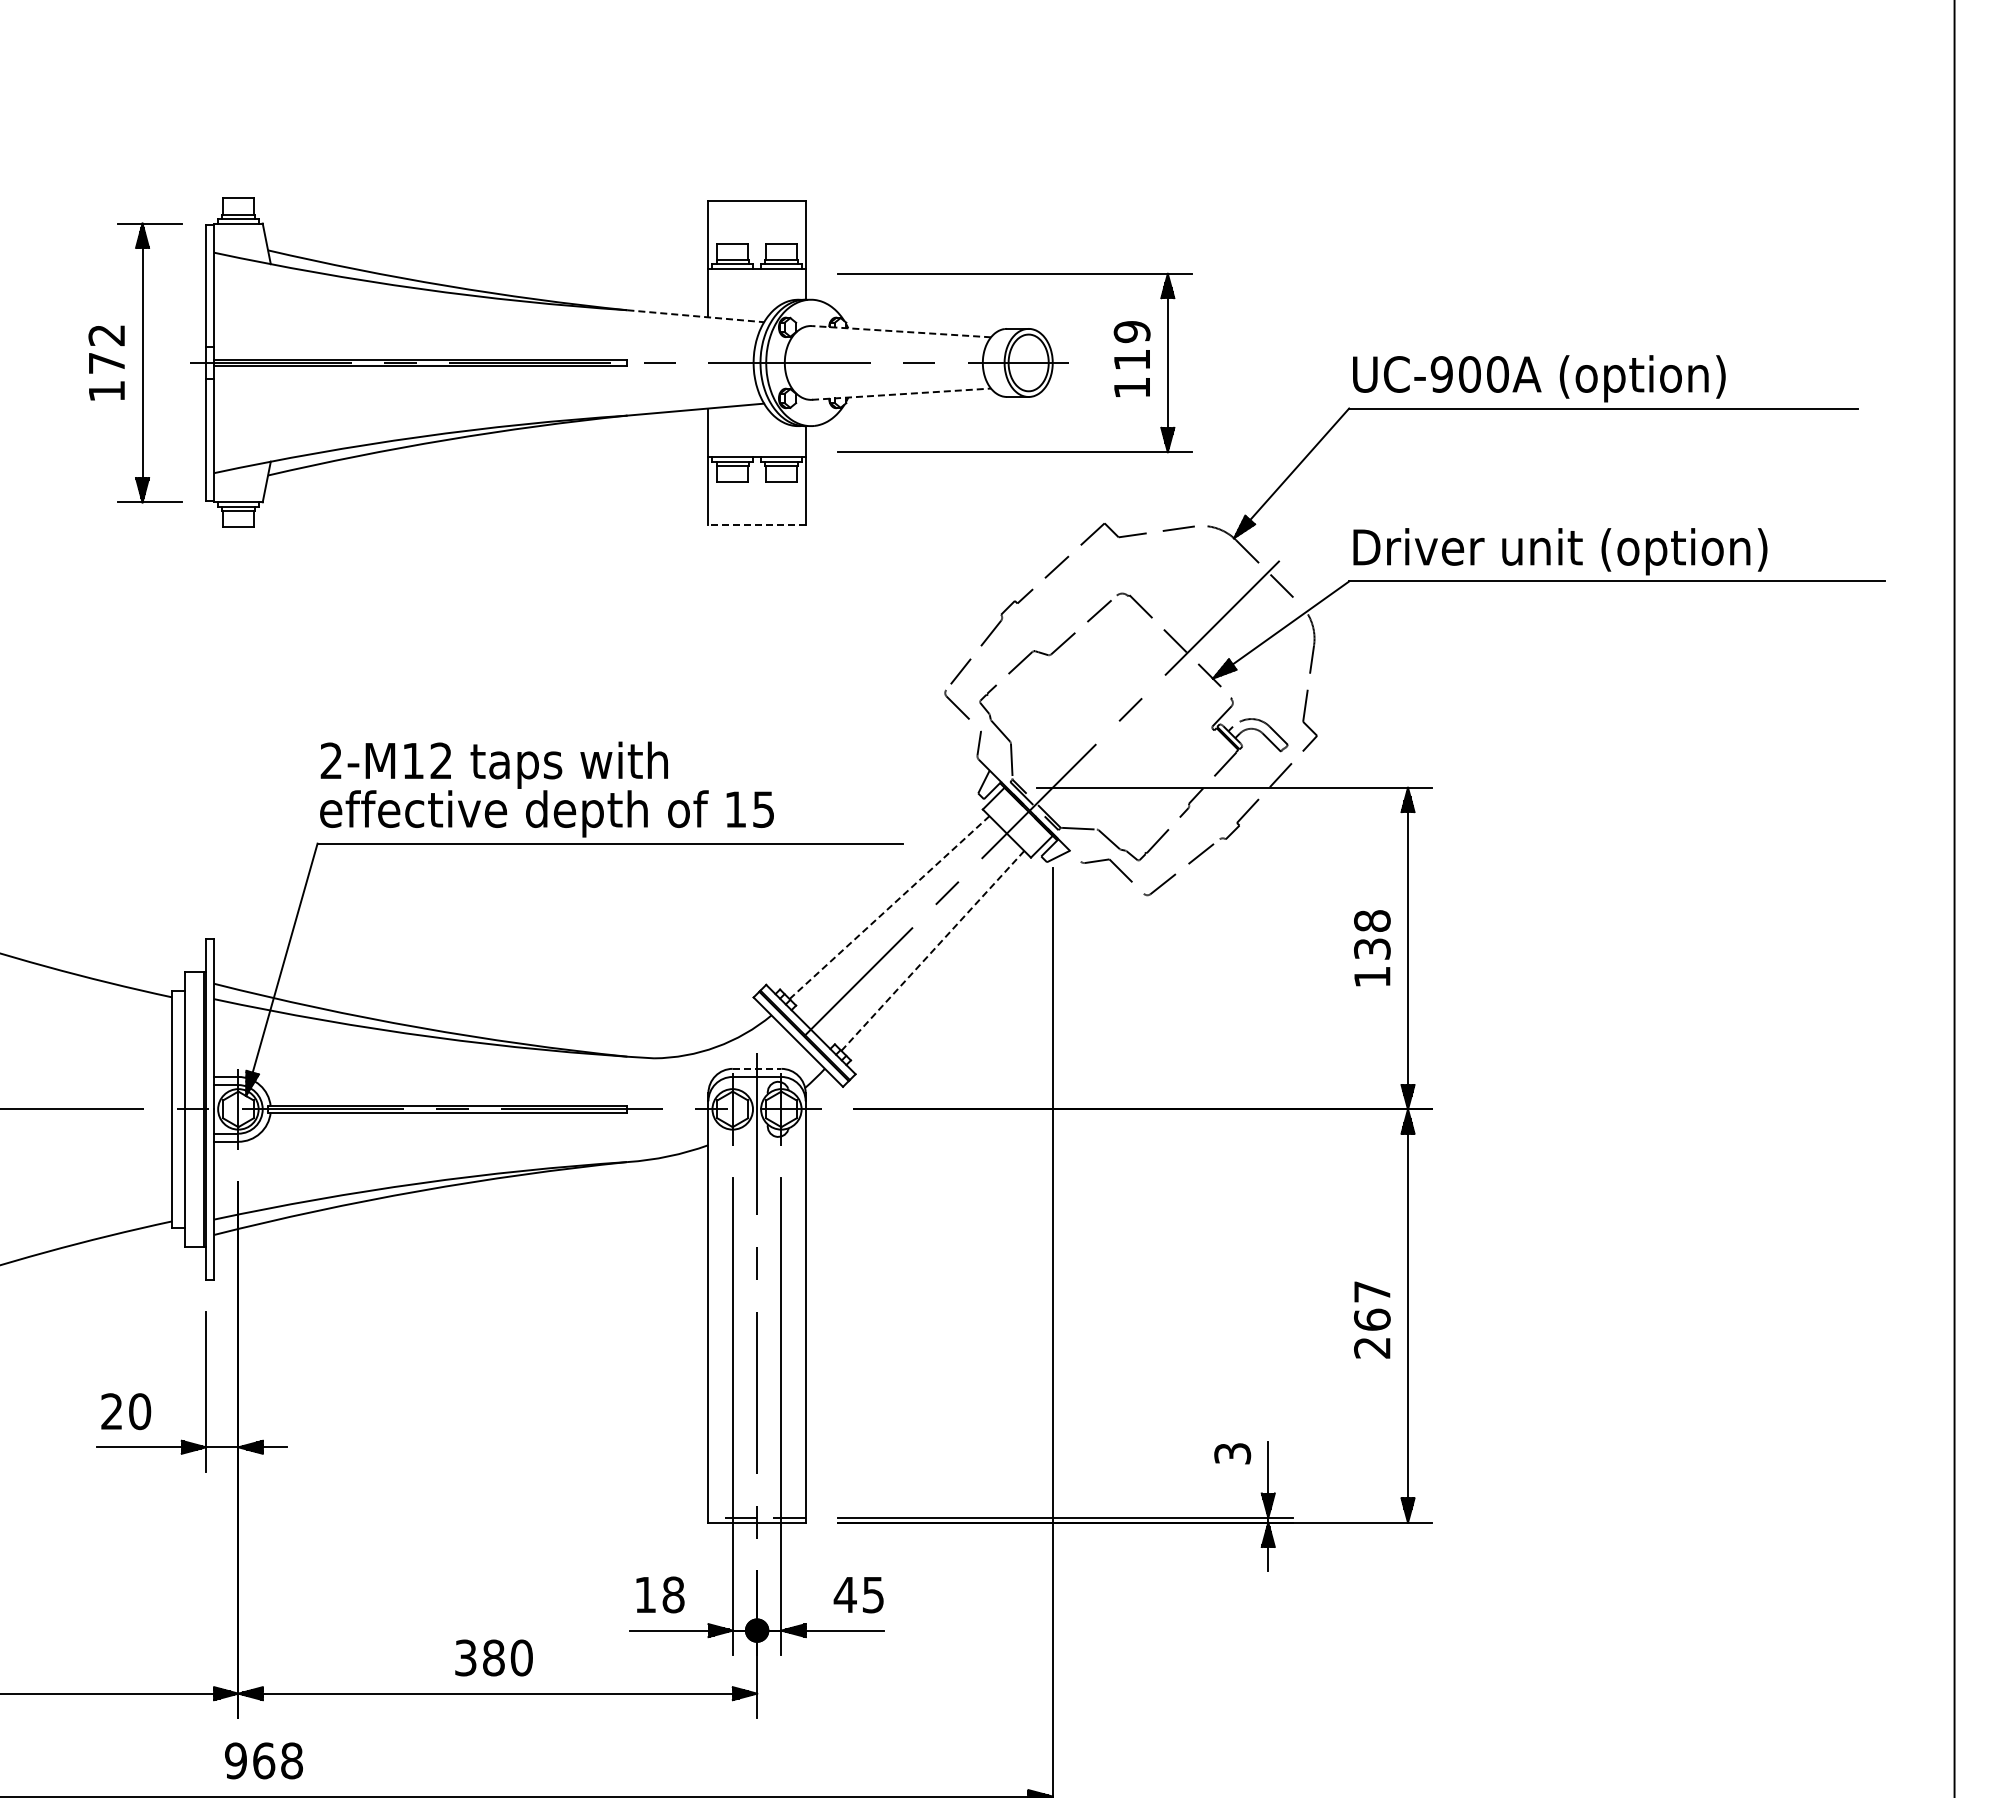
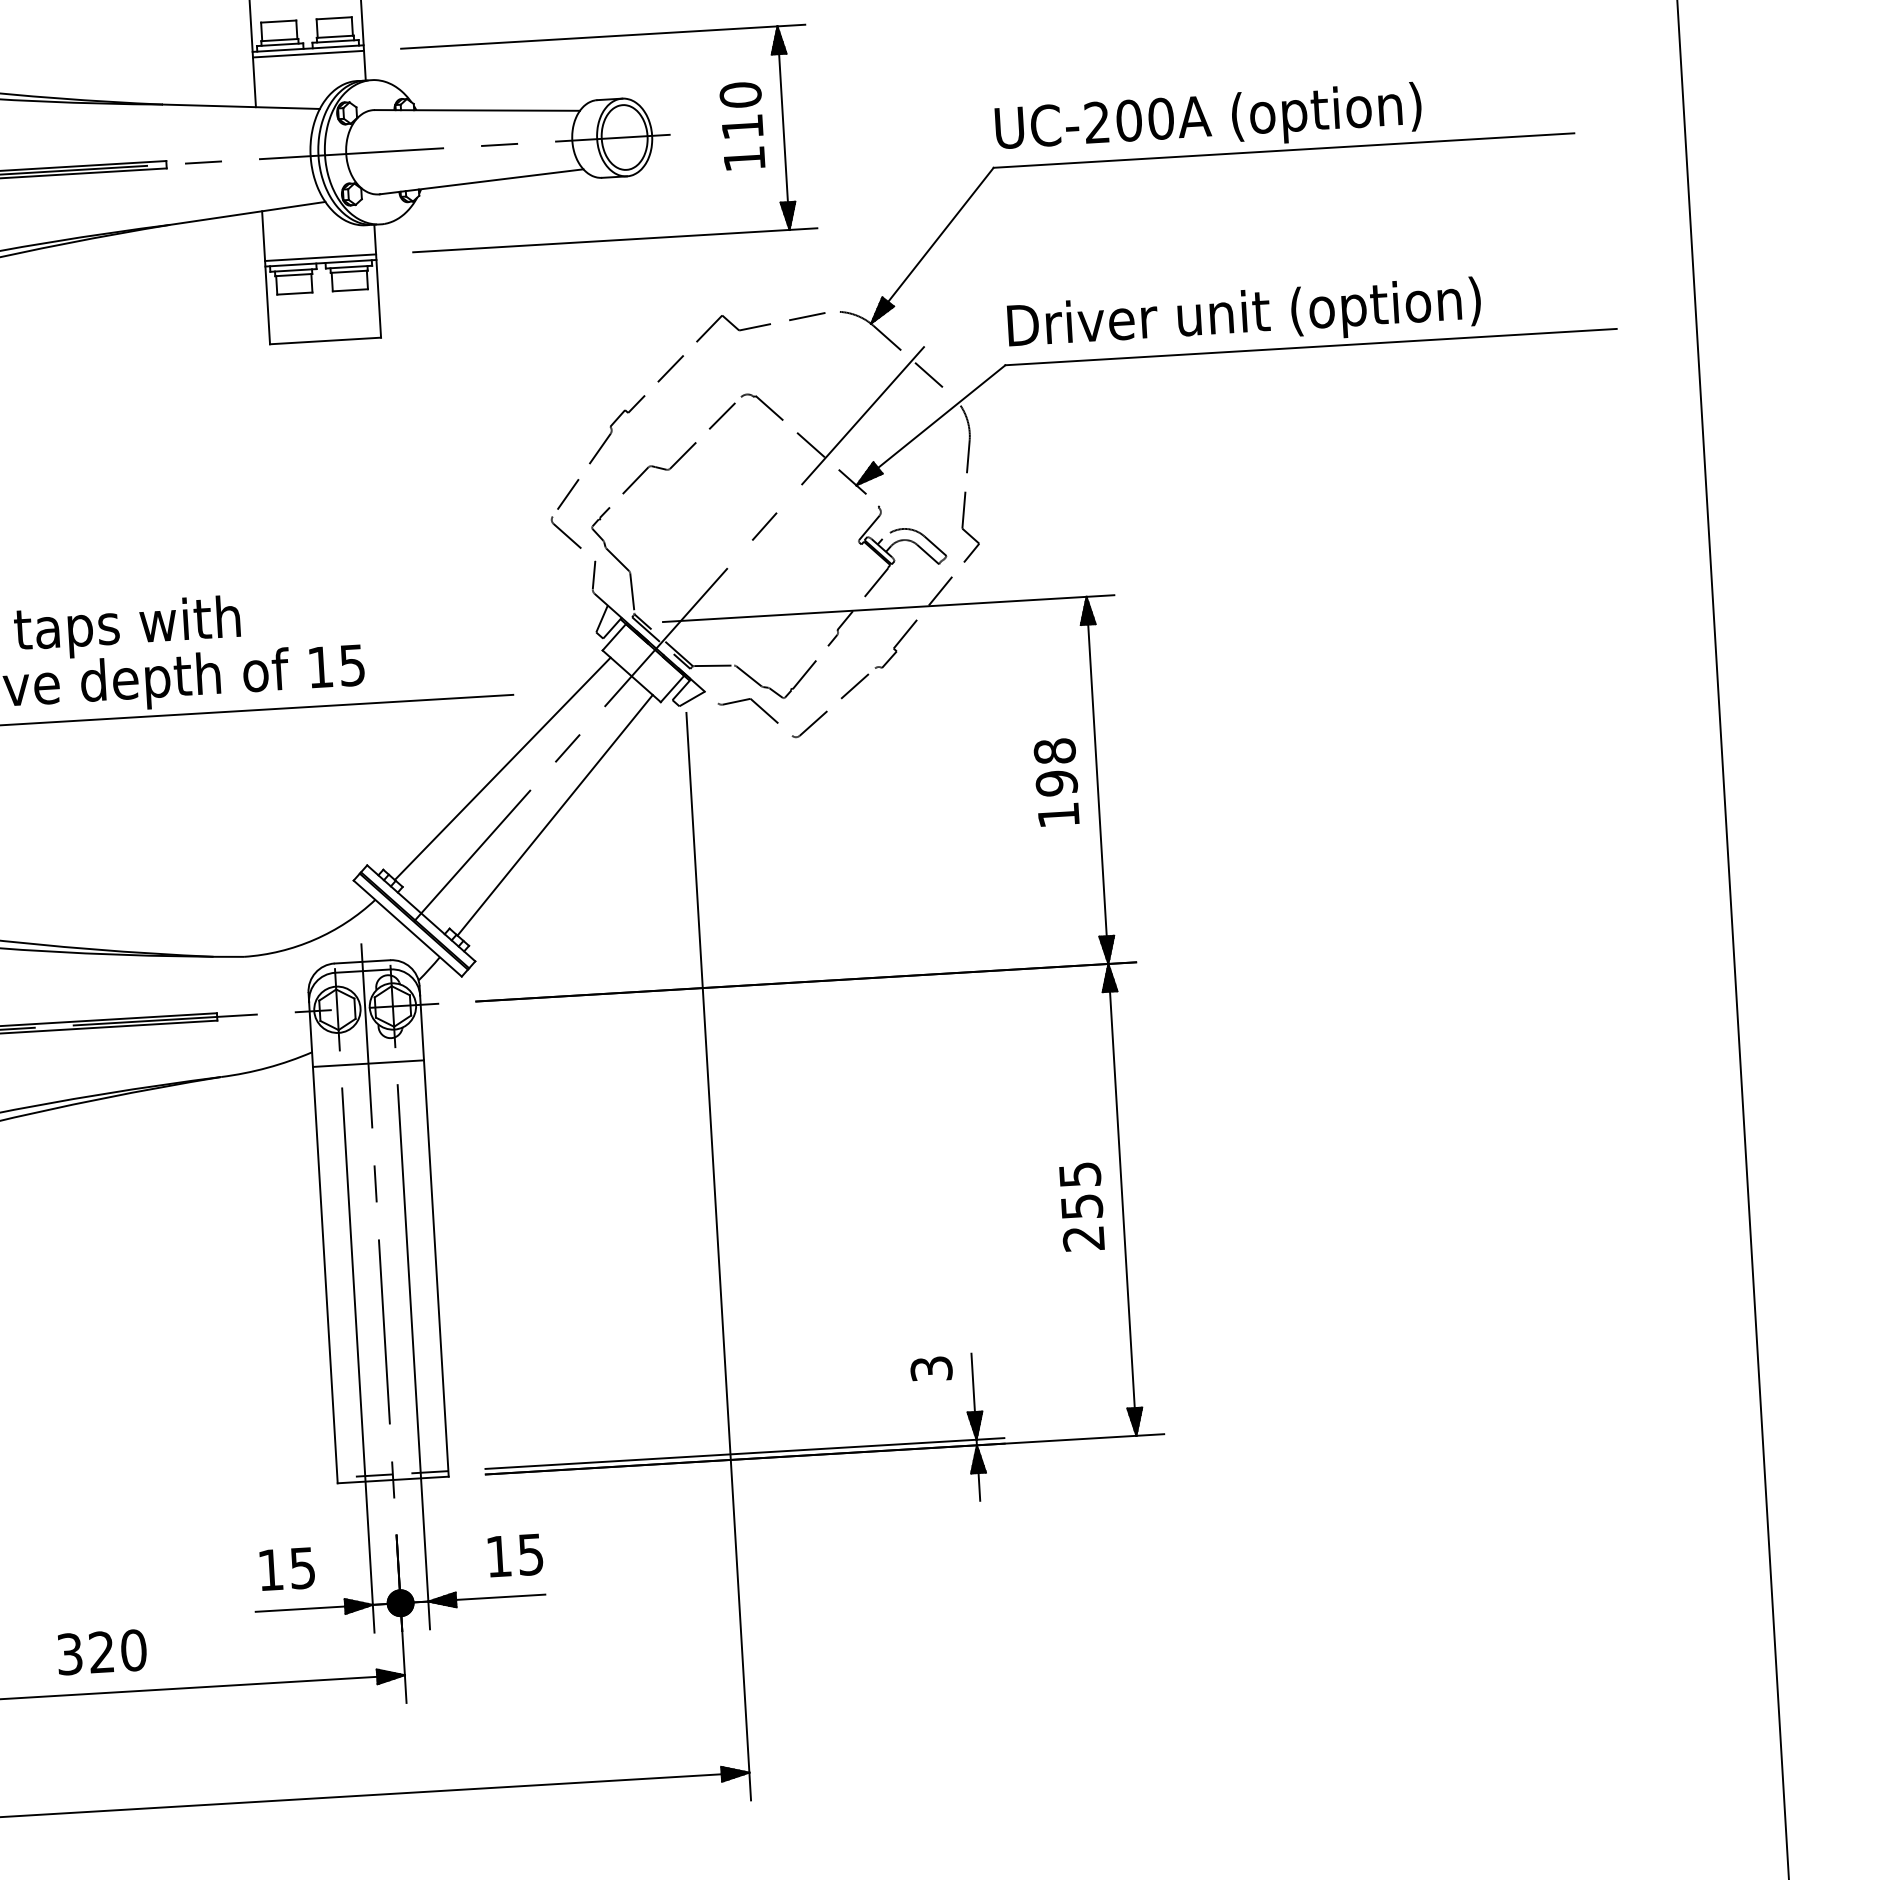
line: (756, 273) -> (307, 53), added
line: (695, 316) -> (241, 107), dashed -> solid
line: (901, 331) -> (477, 110), dashed -> solid
text: (1131, 331) -> (739, 94), 119 -> 110
text: (1441, 374) -> (1096, 122), UC-900A -> UC-200A
line: (901, 394) -> (481, 182), dashed -> solid
line: (756, 452) -> (319, 258), added
line: (757, 525) -> (326, 341), dashed -> solid
line: (889, 907) -> (502, 768), dashed -> solid
text: (1372, 949) -> (1056, 783), 138 -> 198
line: (932, 951) -> (554, 815), dashed -> solid
line: (757, 1068) -> (362, 961), dashed -> solid
line: (756, 1158) -> (367, 1064), added
text: (1372, 1305) -> (1081, 1190), 267 -> 255
text: (673, 1594) -> (302, 1567), 18 -> 15
text: (844, 1594) -> (497, 1556), 45 -> 15
text: (493, 1657) -> (101, 1651), 380 -> 320

